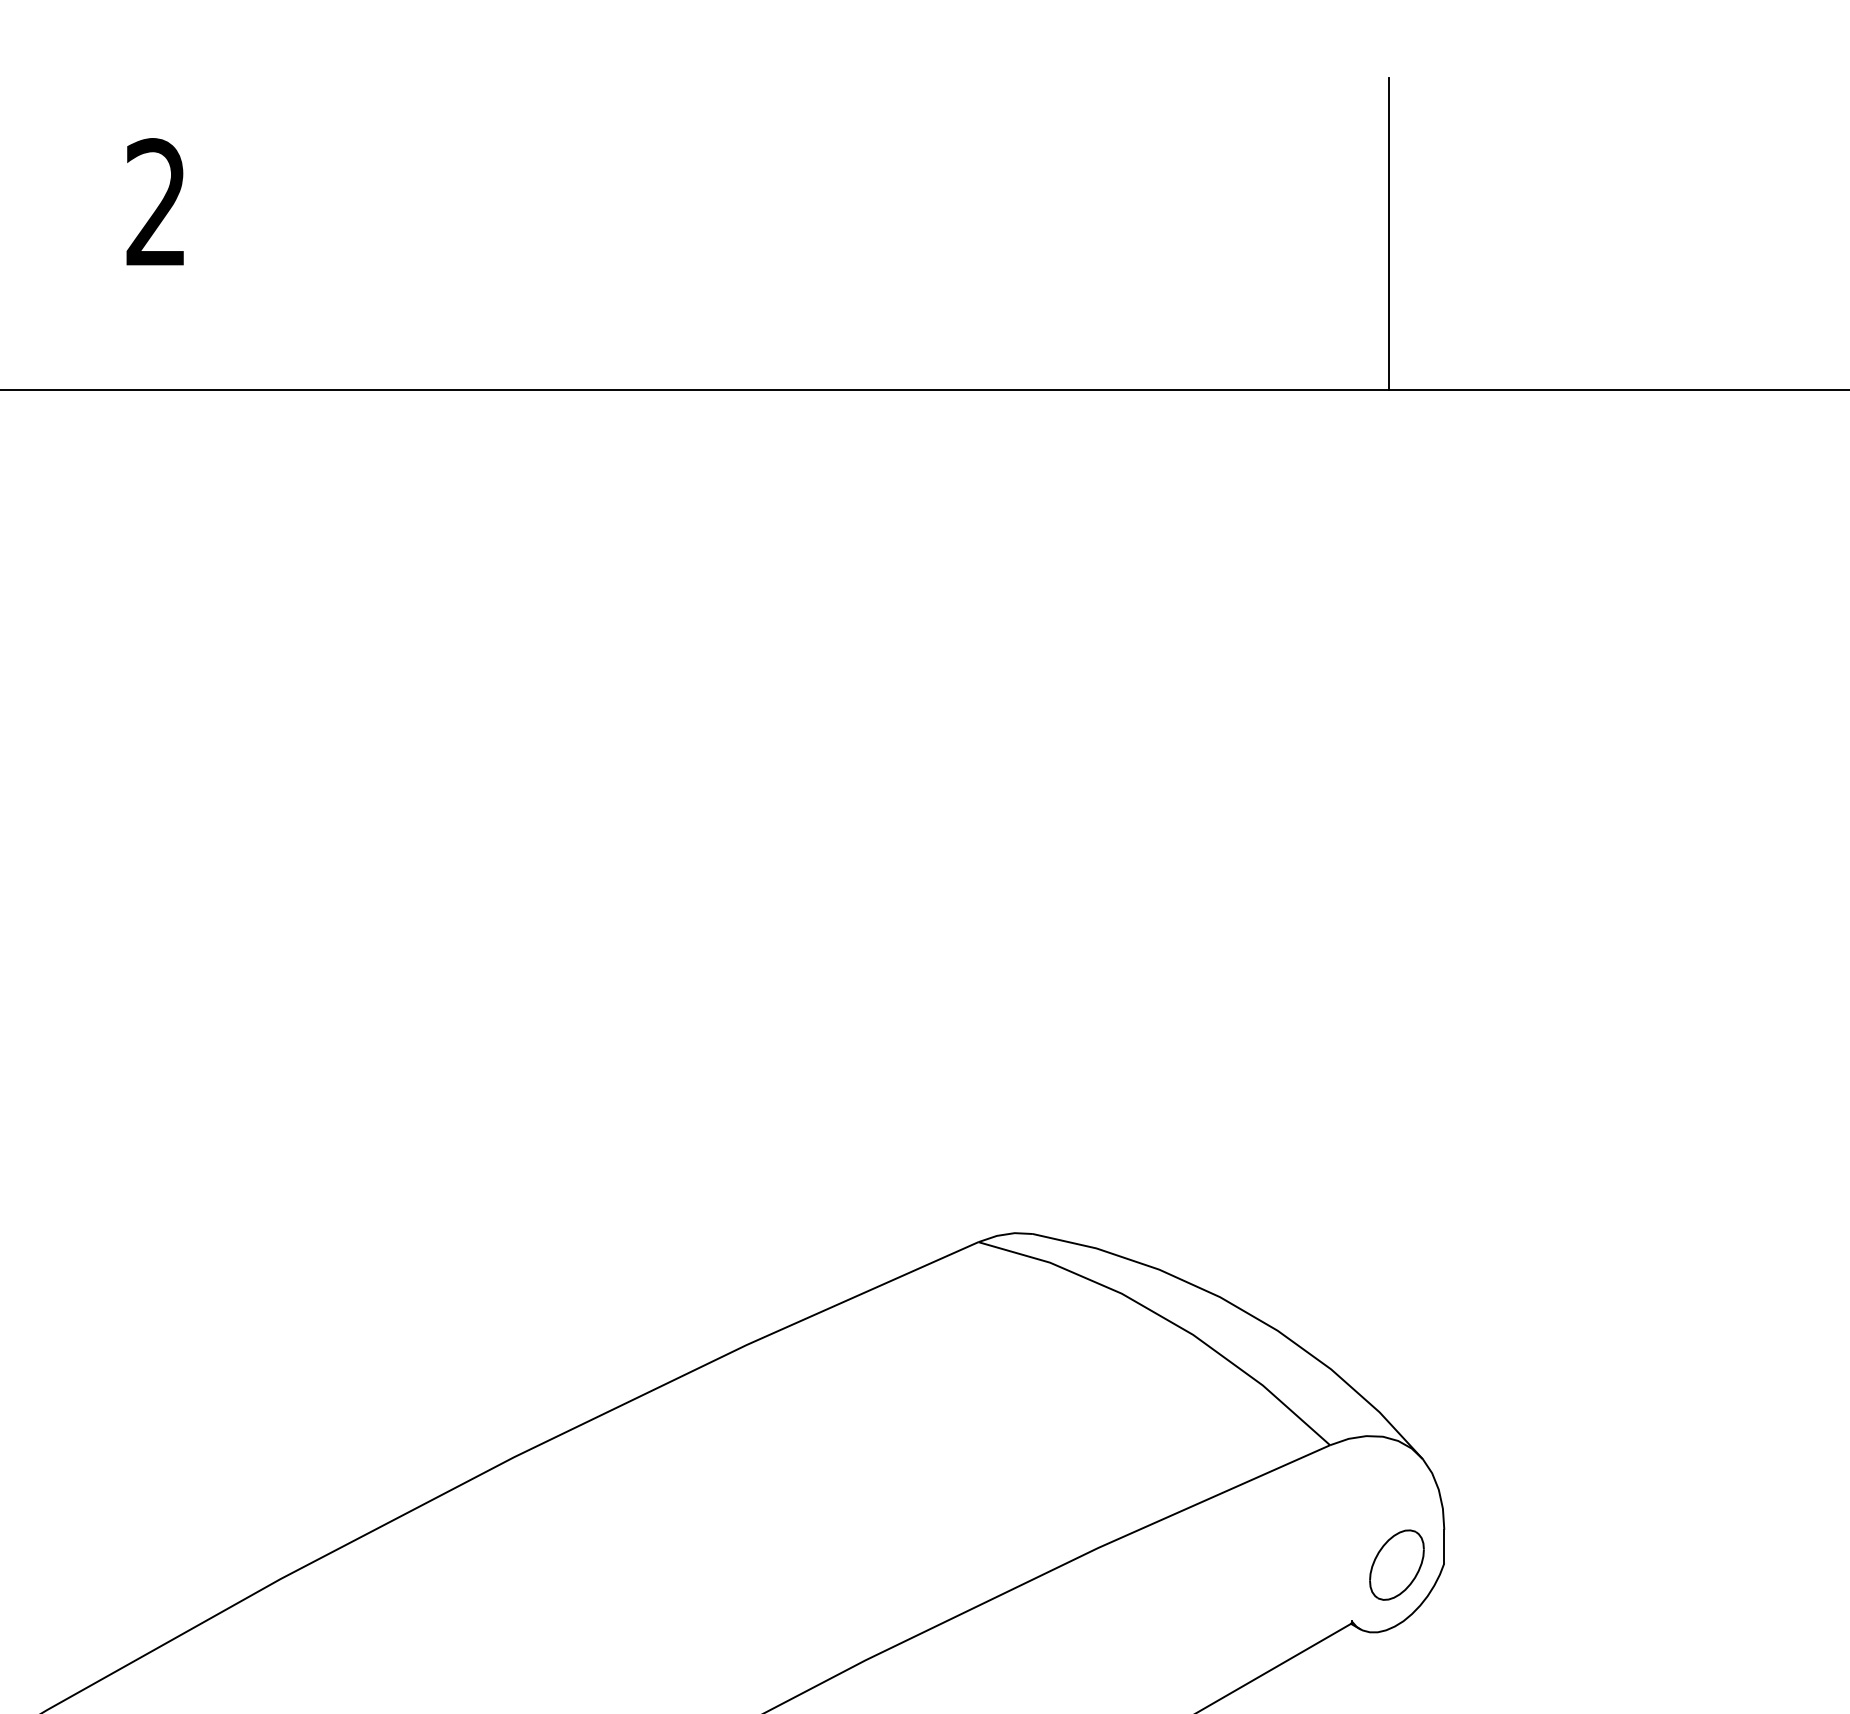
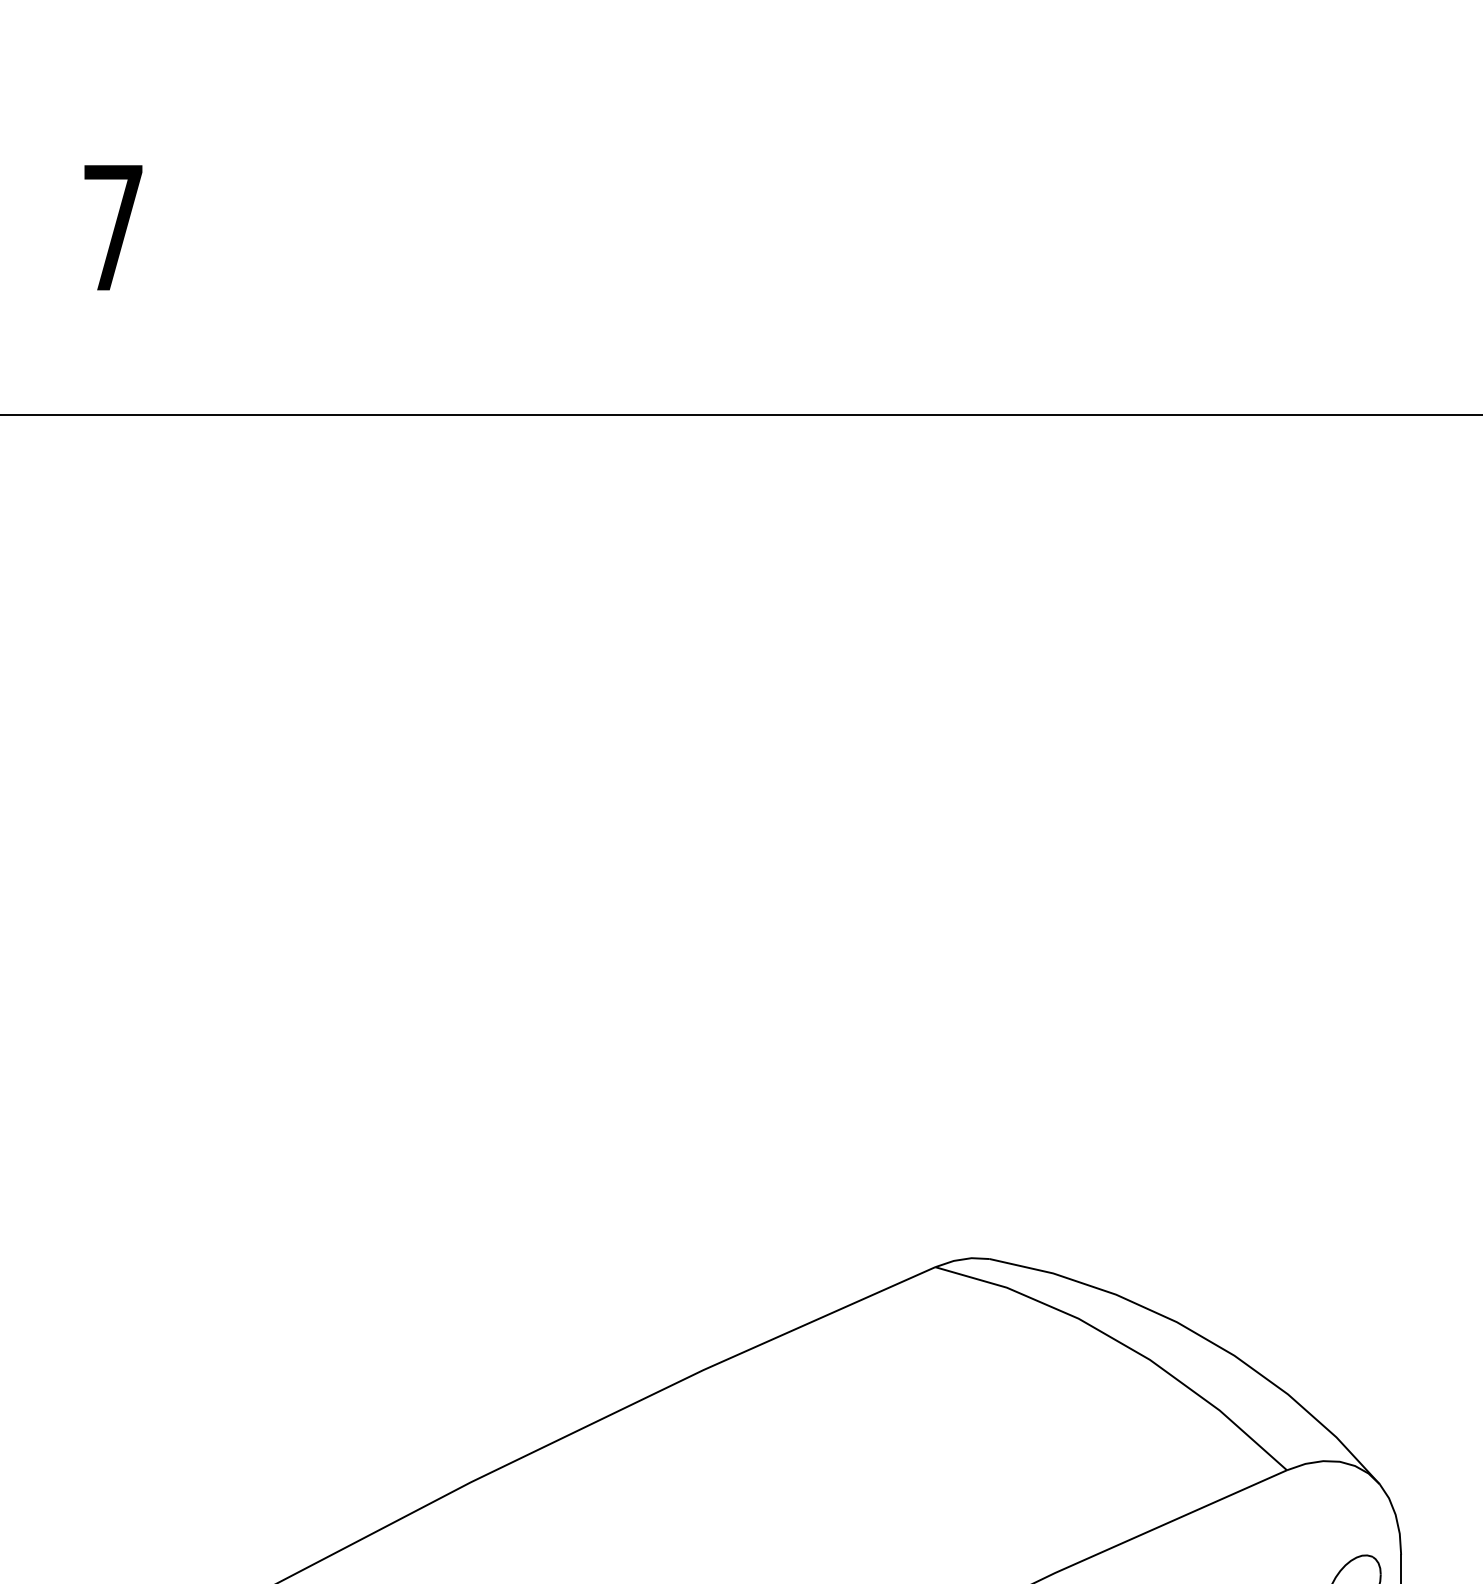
text: (155, 201) -> (112, 226), 2 -> 7
line: (1388, 233) -> (1345, 258), removed

